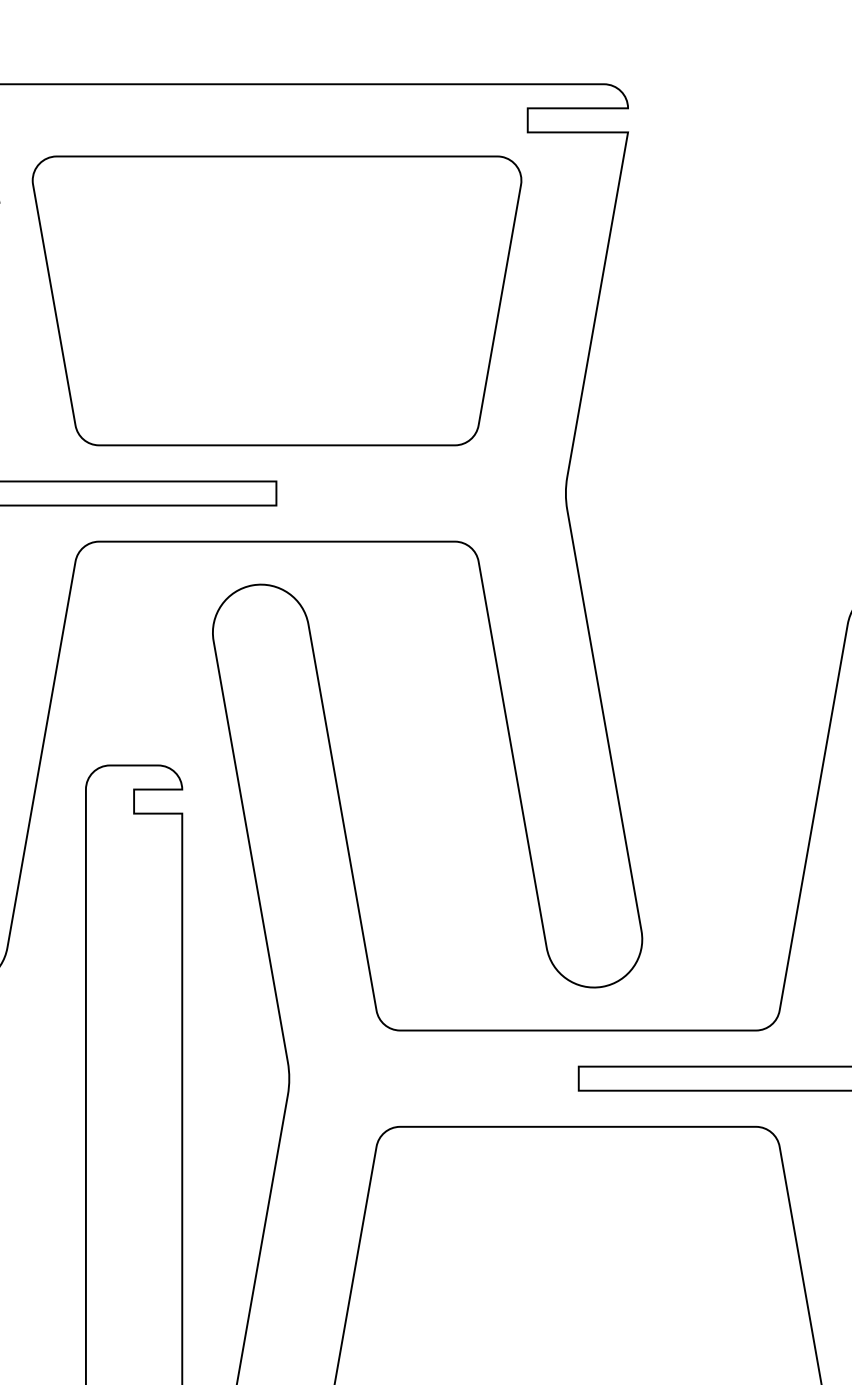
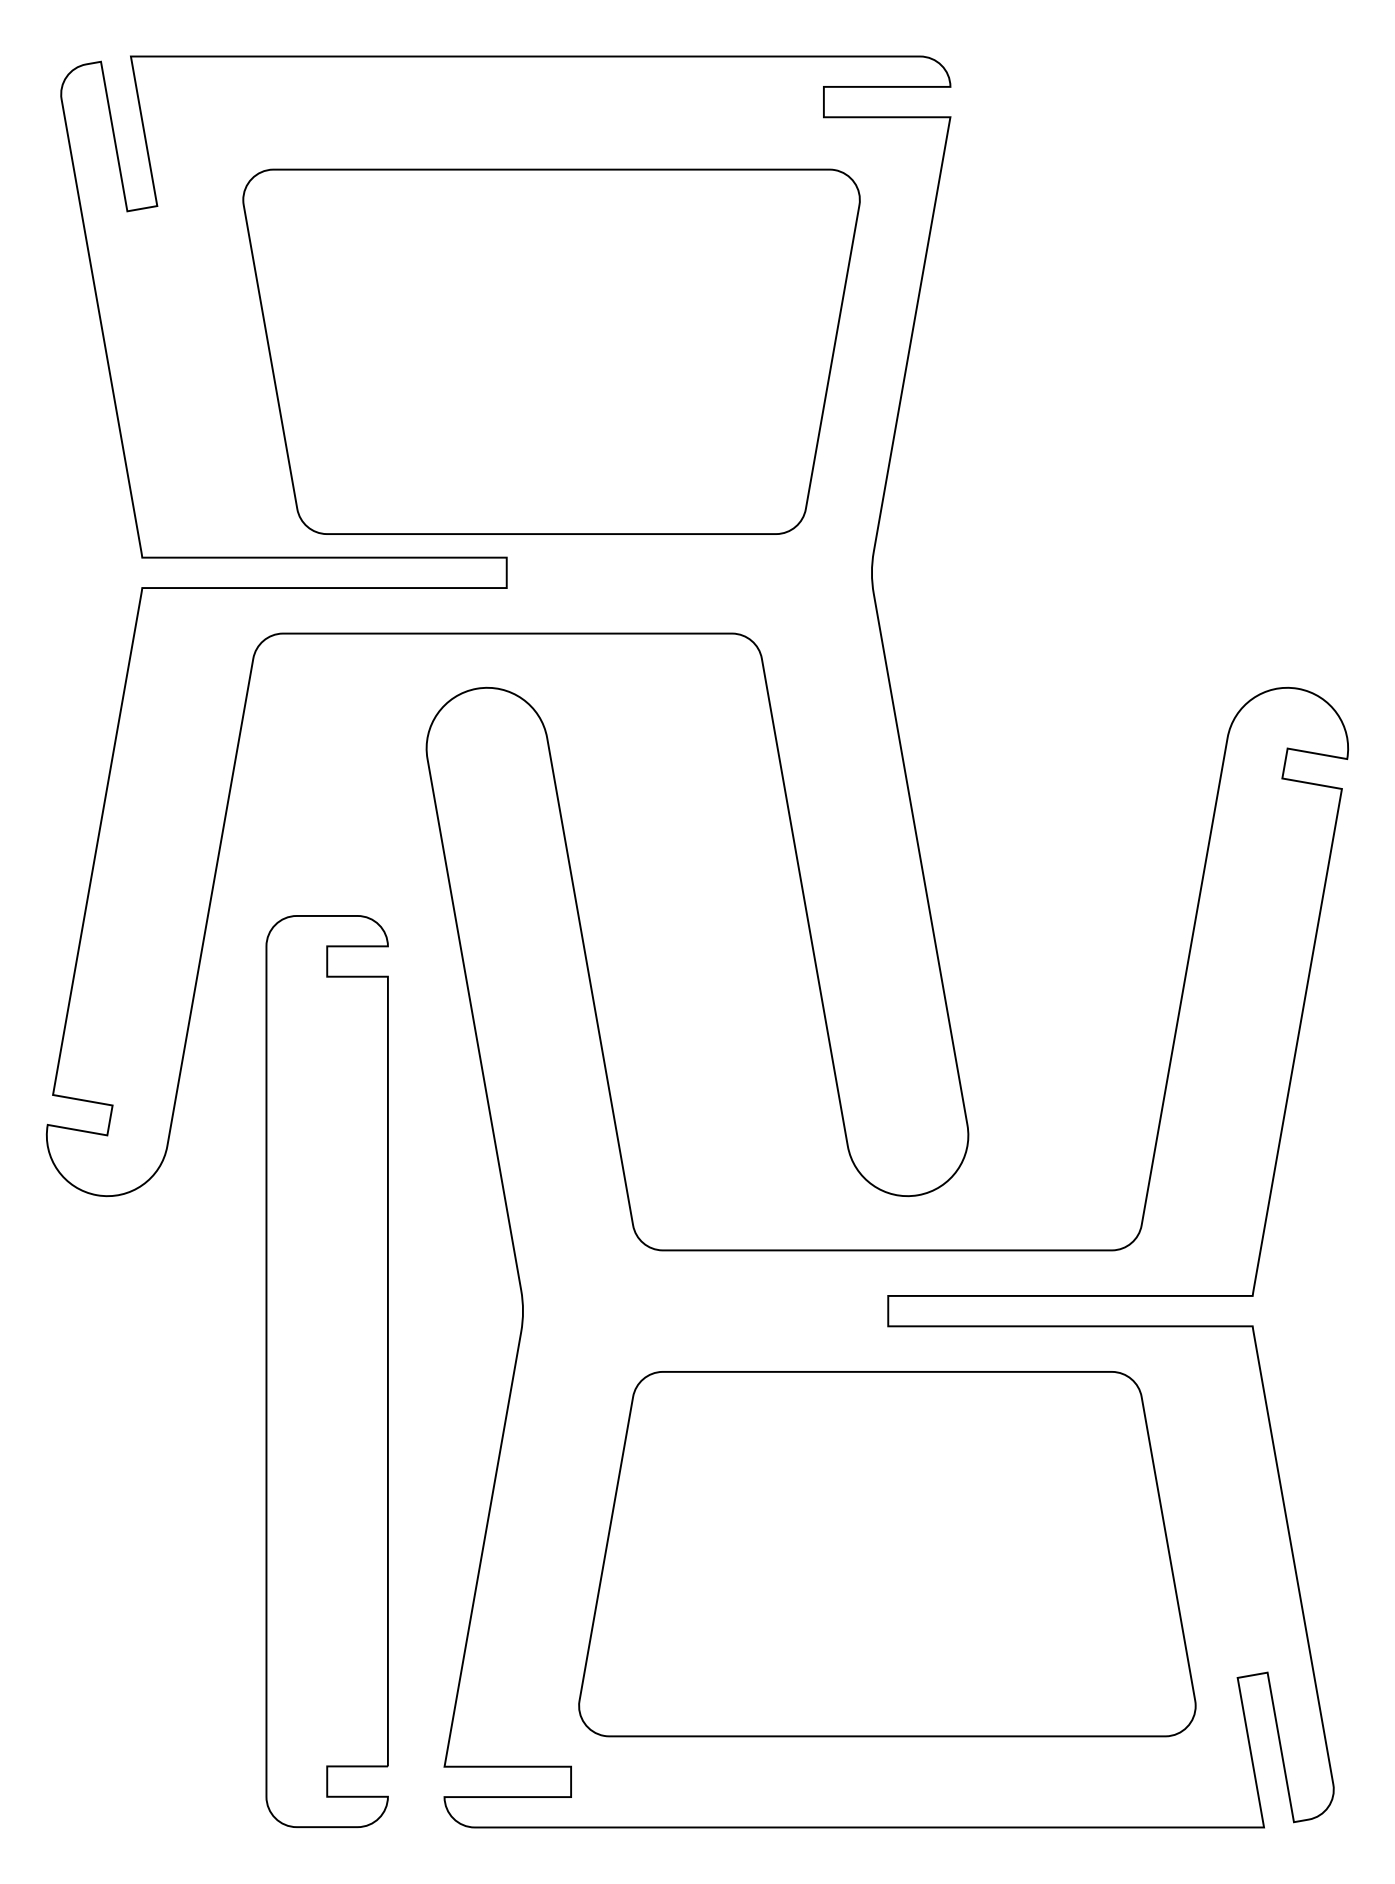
part: (277, 300) -> (551, 351), moved

